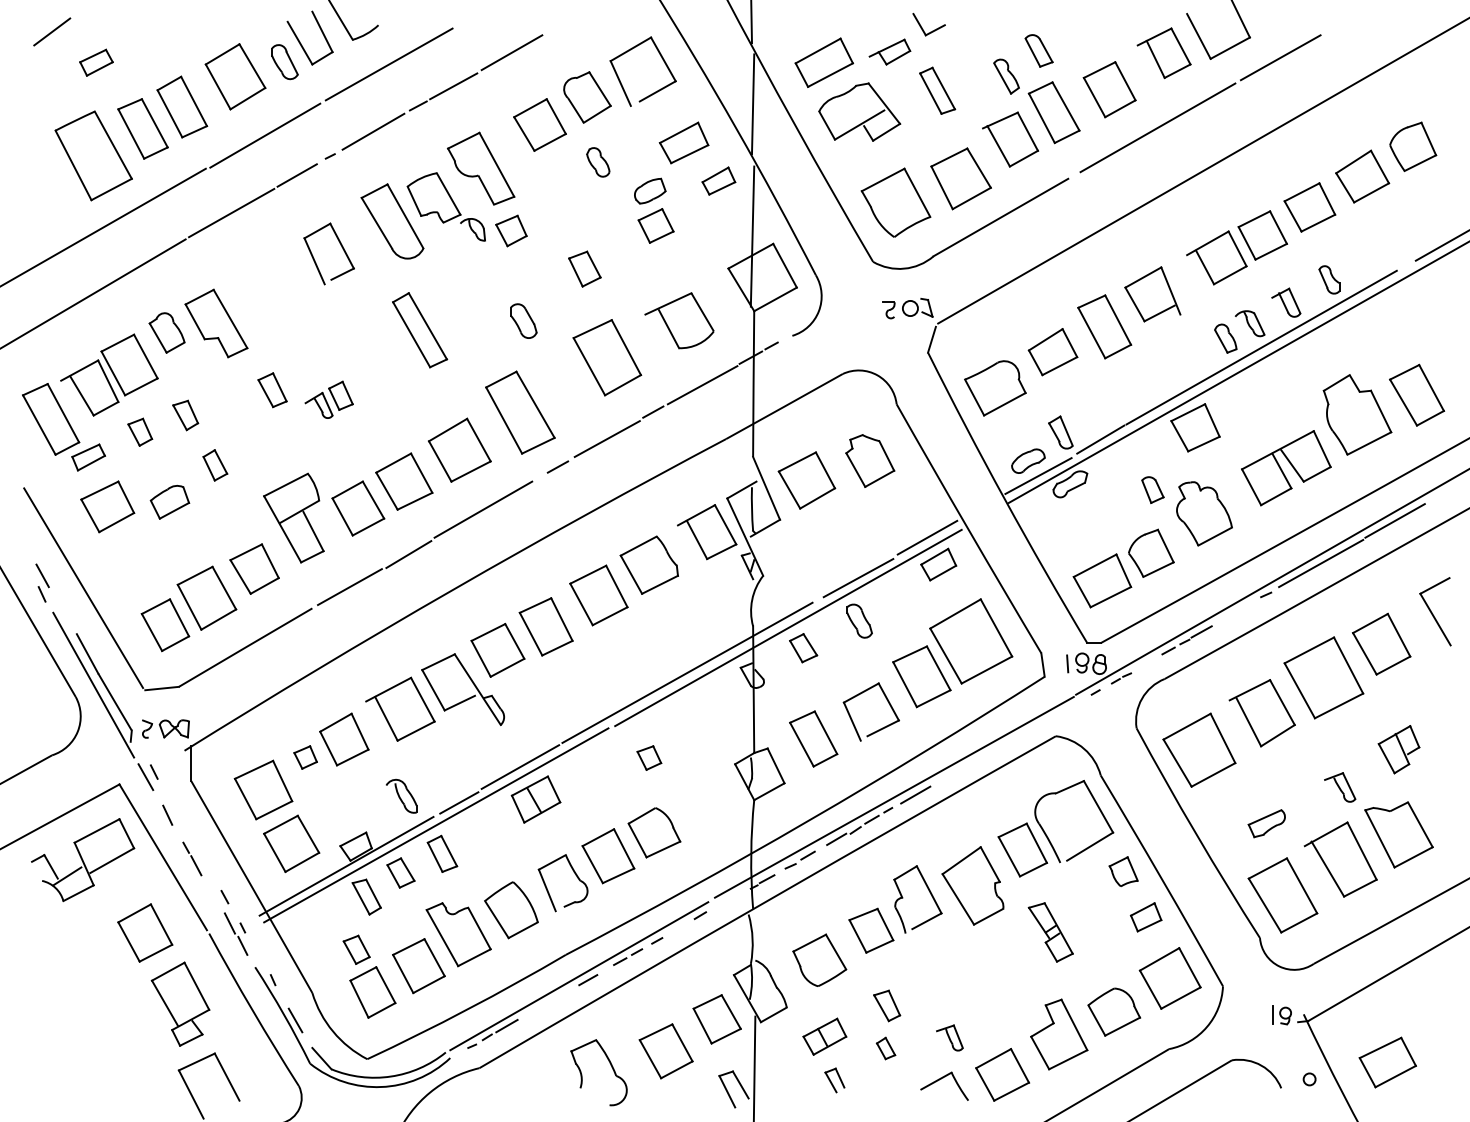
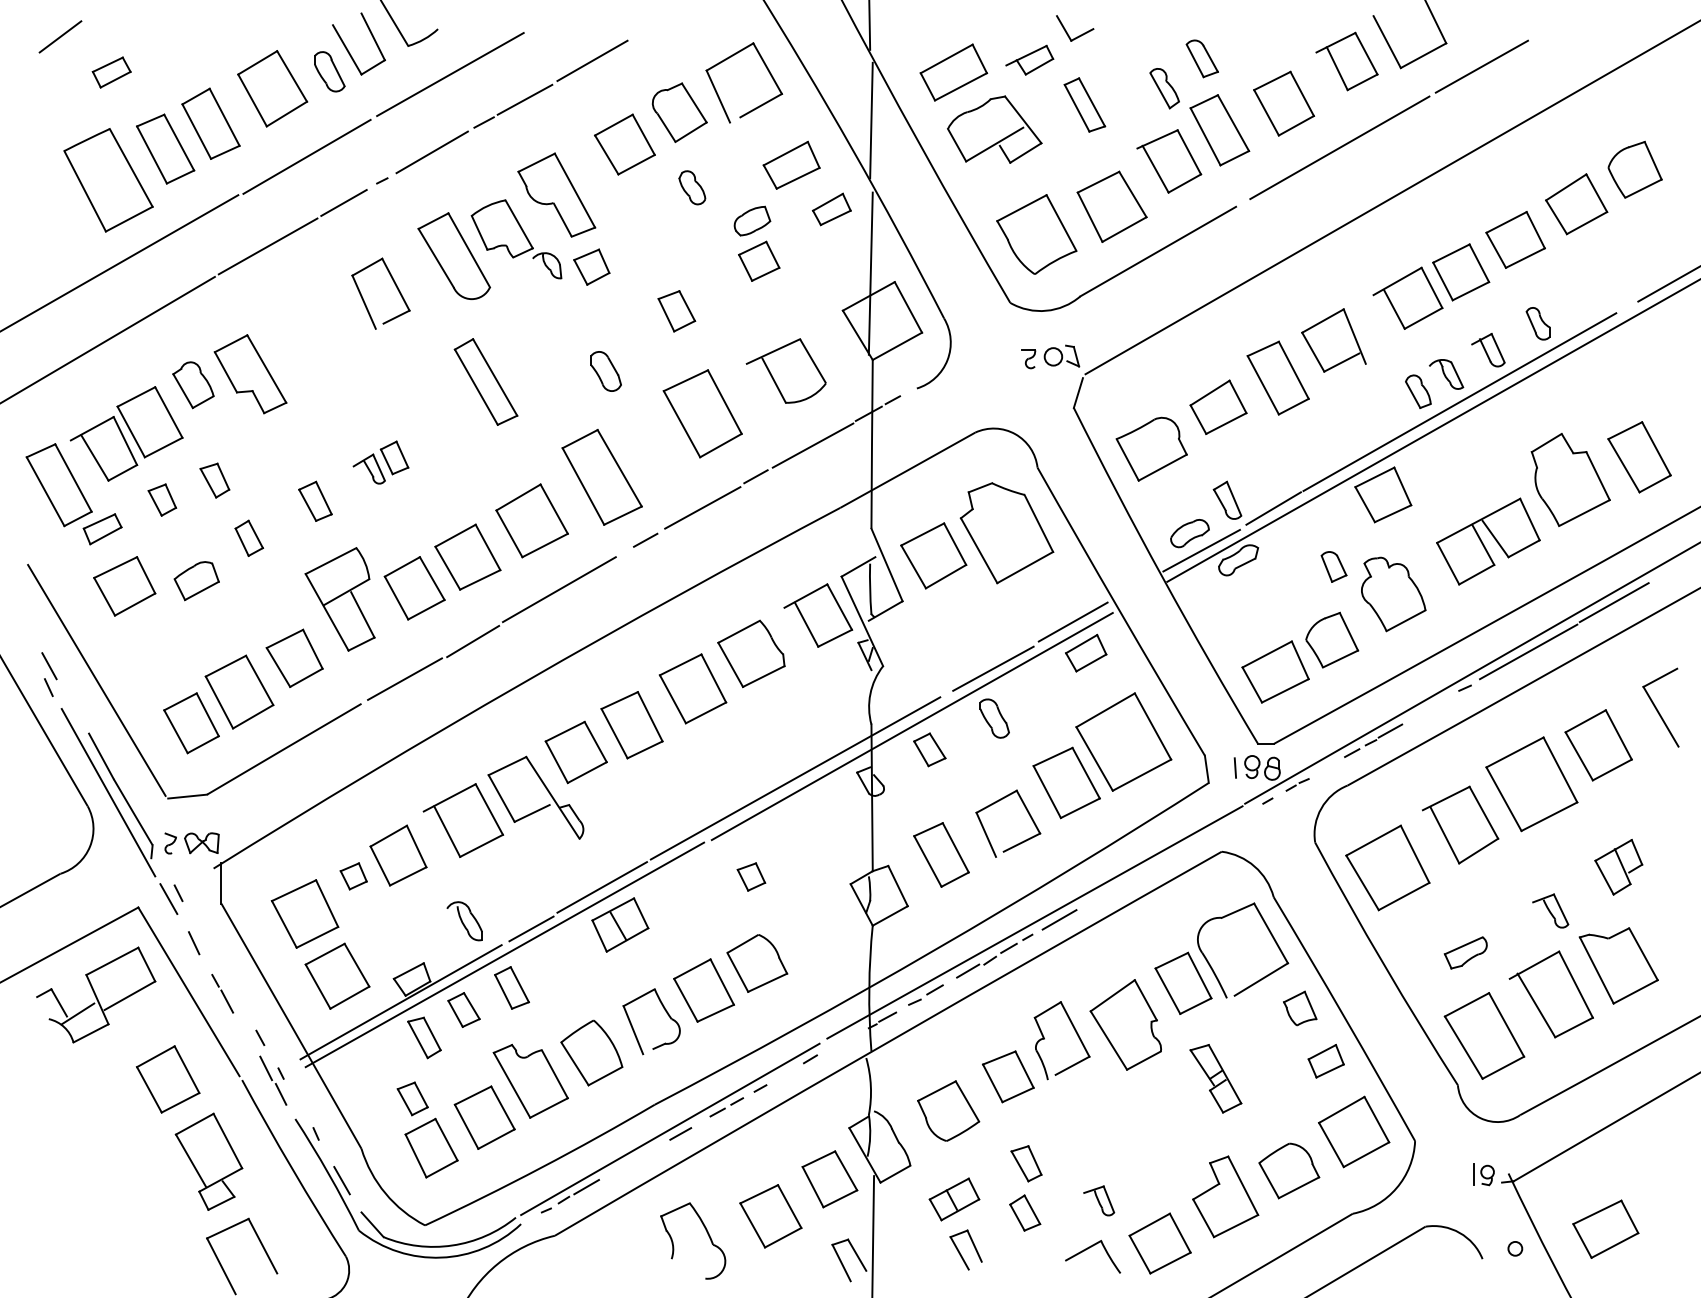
part: (272, 389) -> (315, 500), moved
part: (869, 461) -> (1006, 533), size x1.67
part: (886, 1048) -> (1025, 1212), size x1.43
part: (834, 1080) -> (965, 1249), size x1.43

